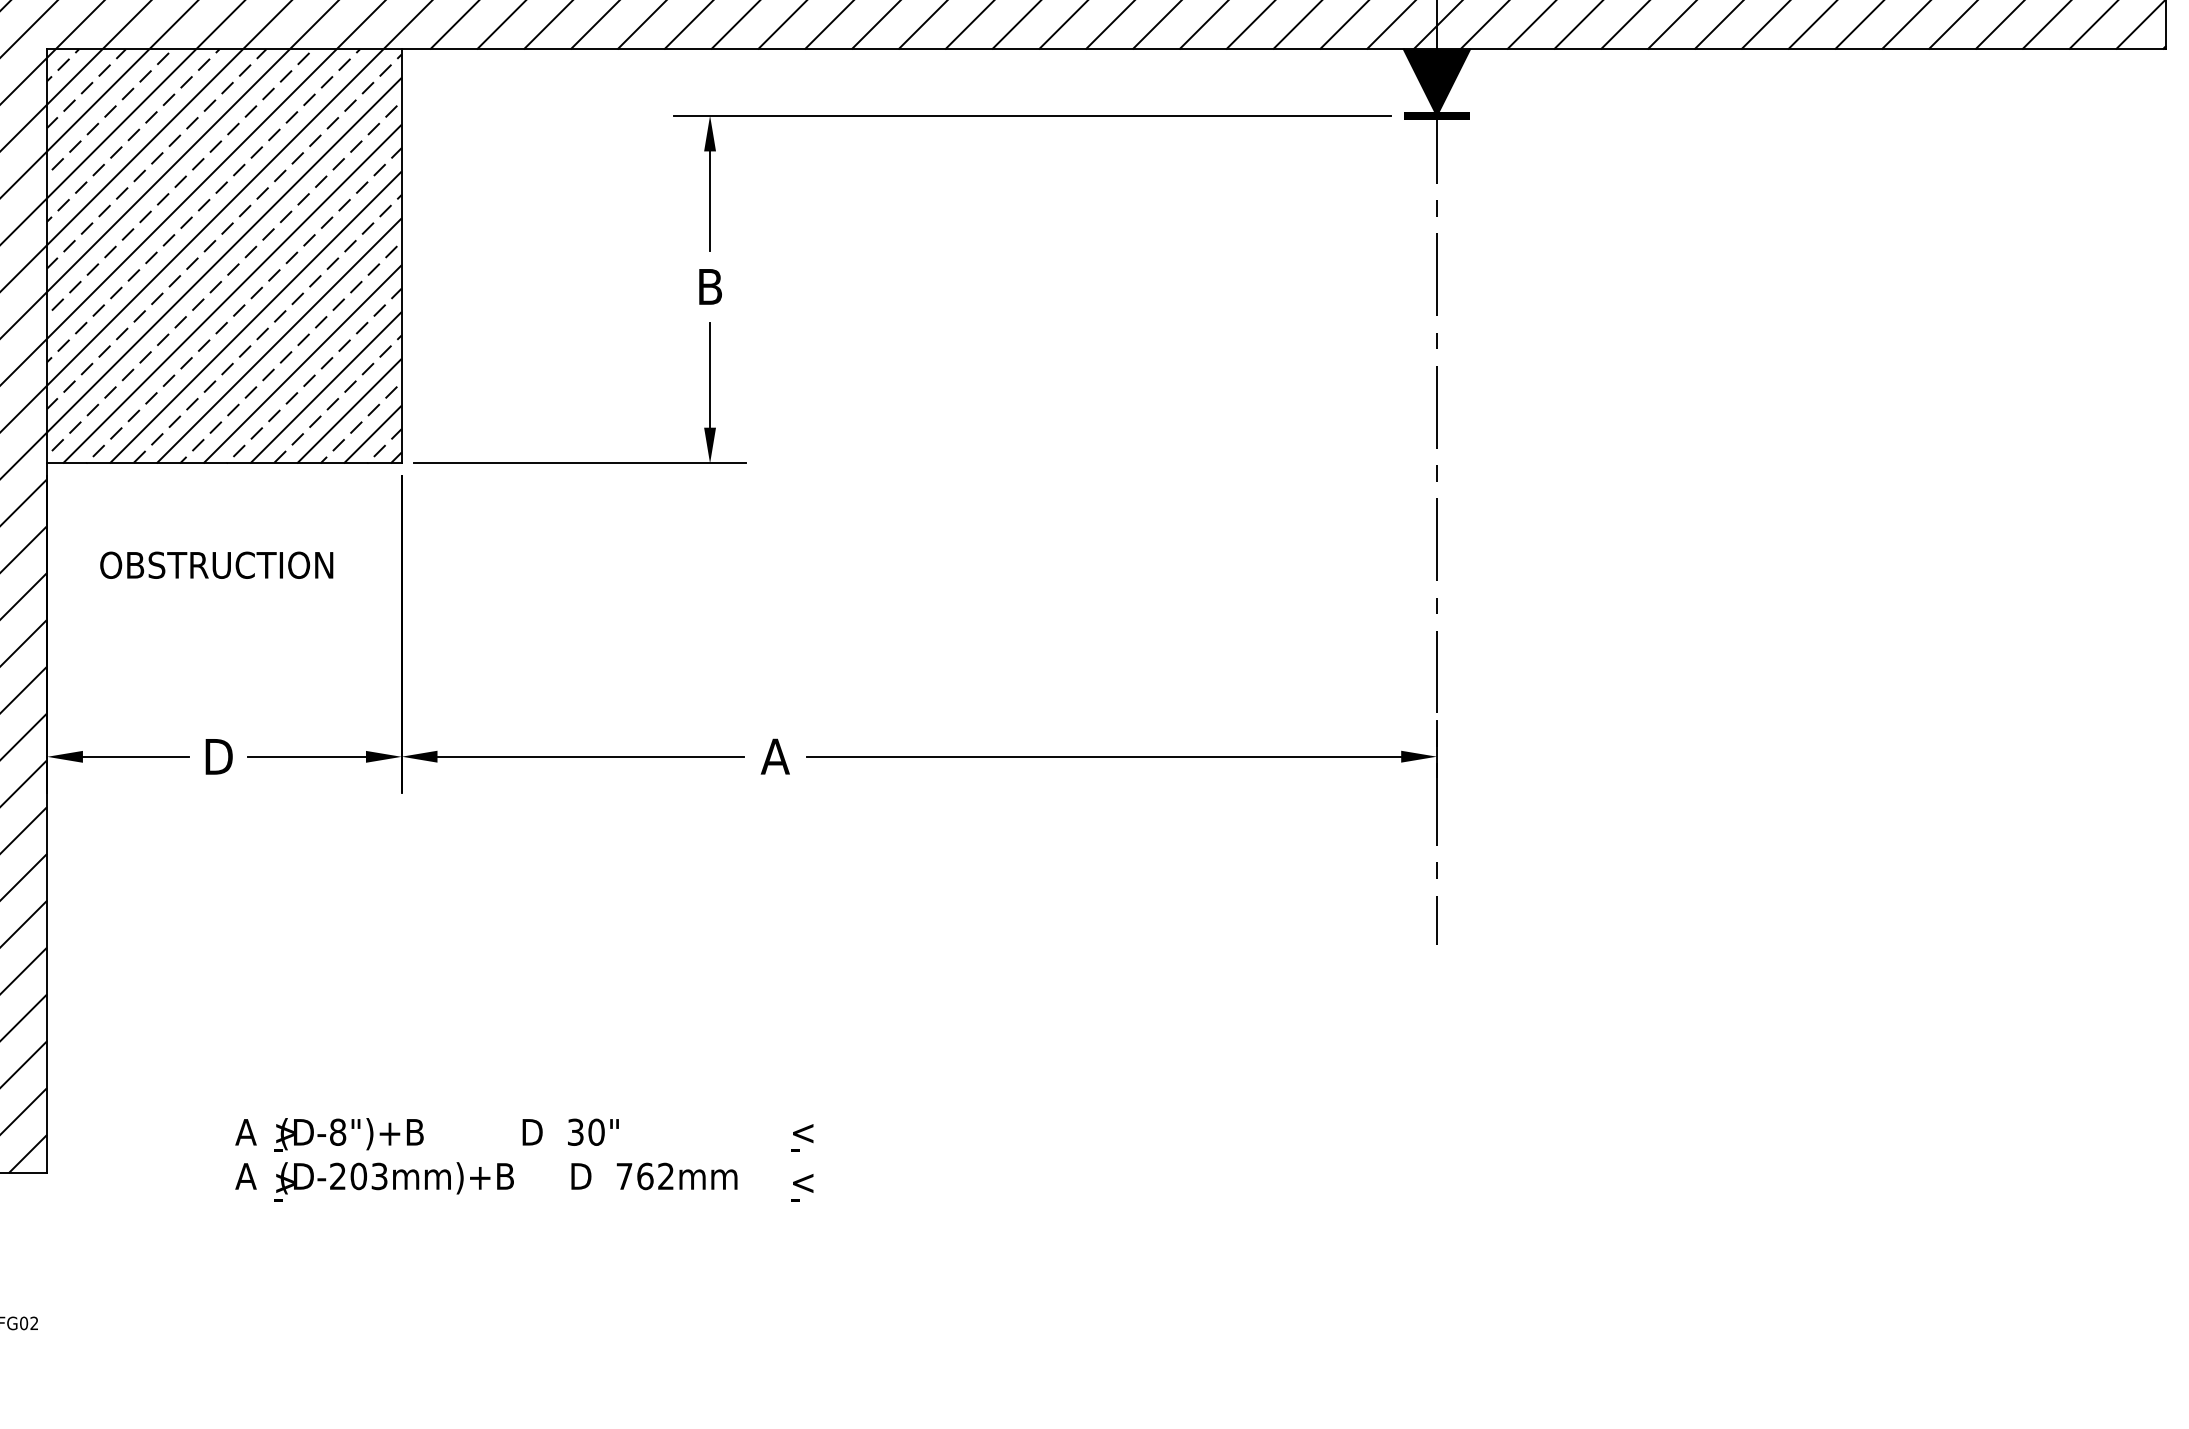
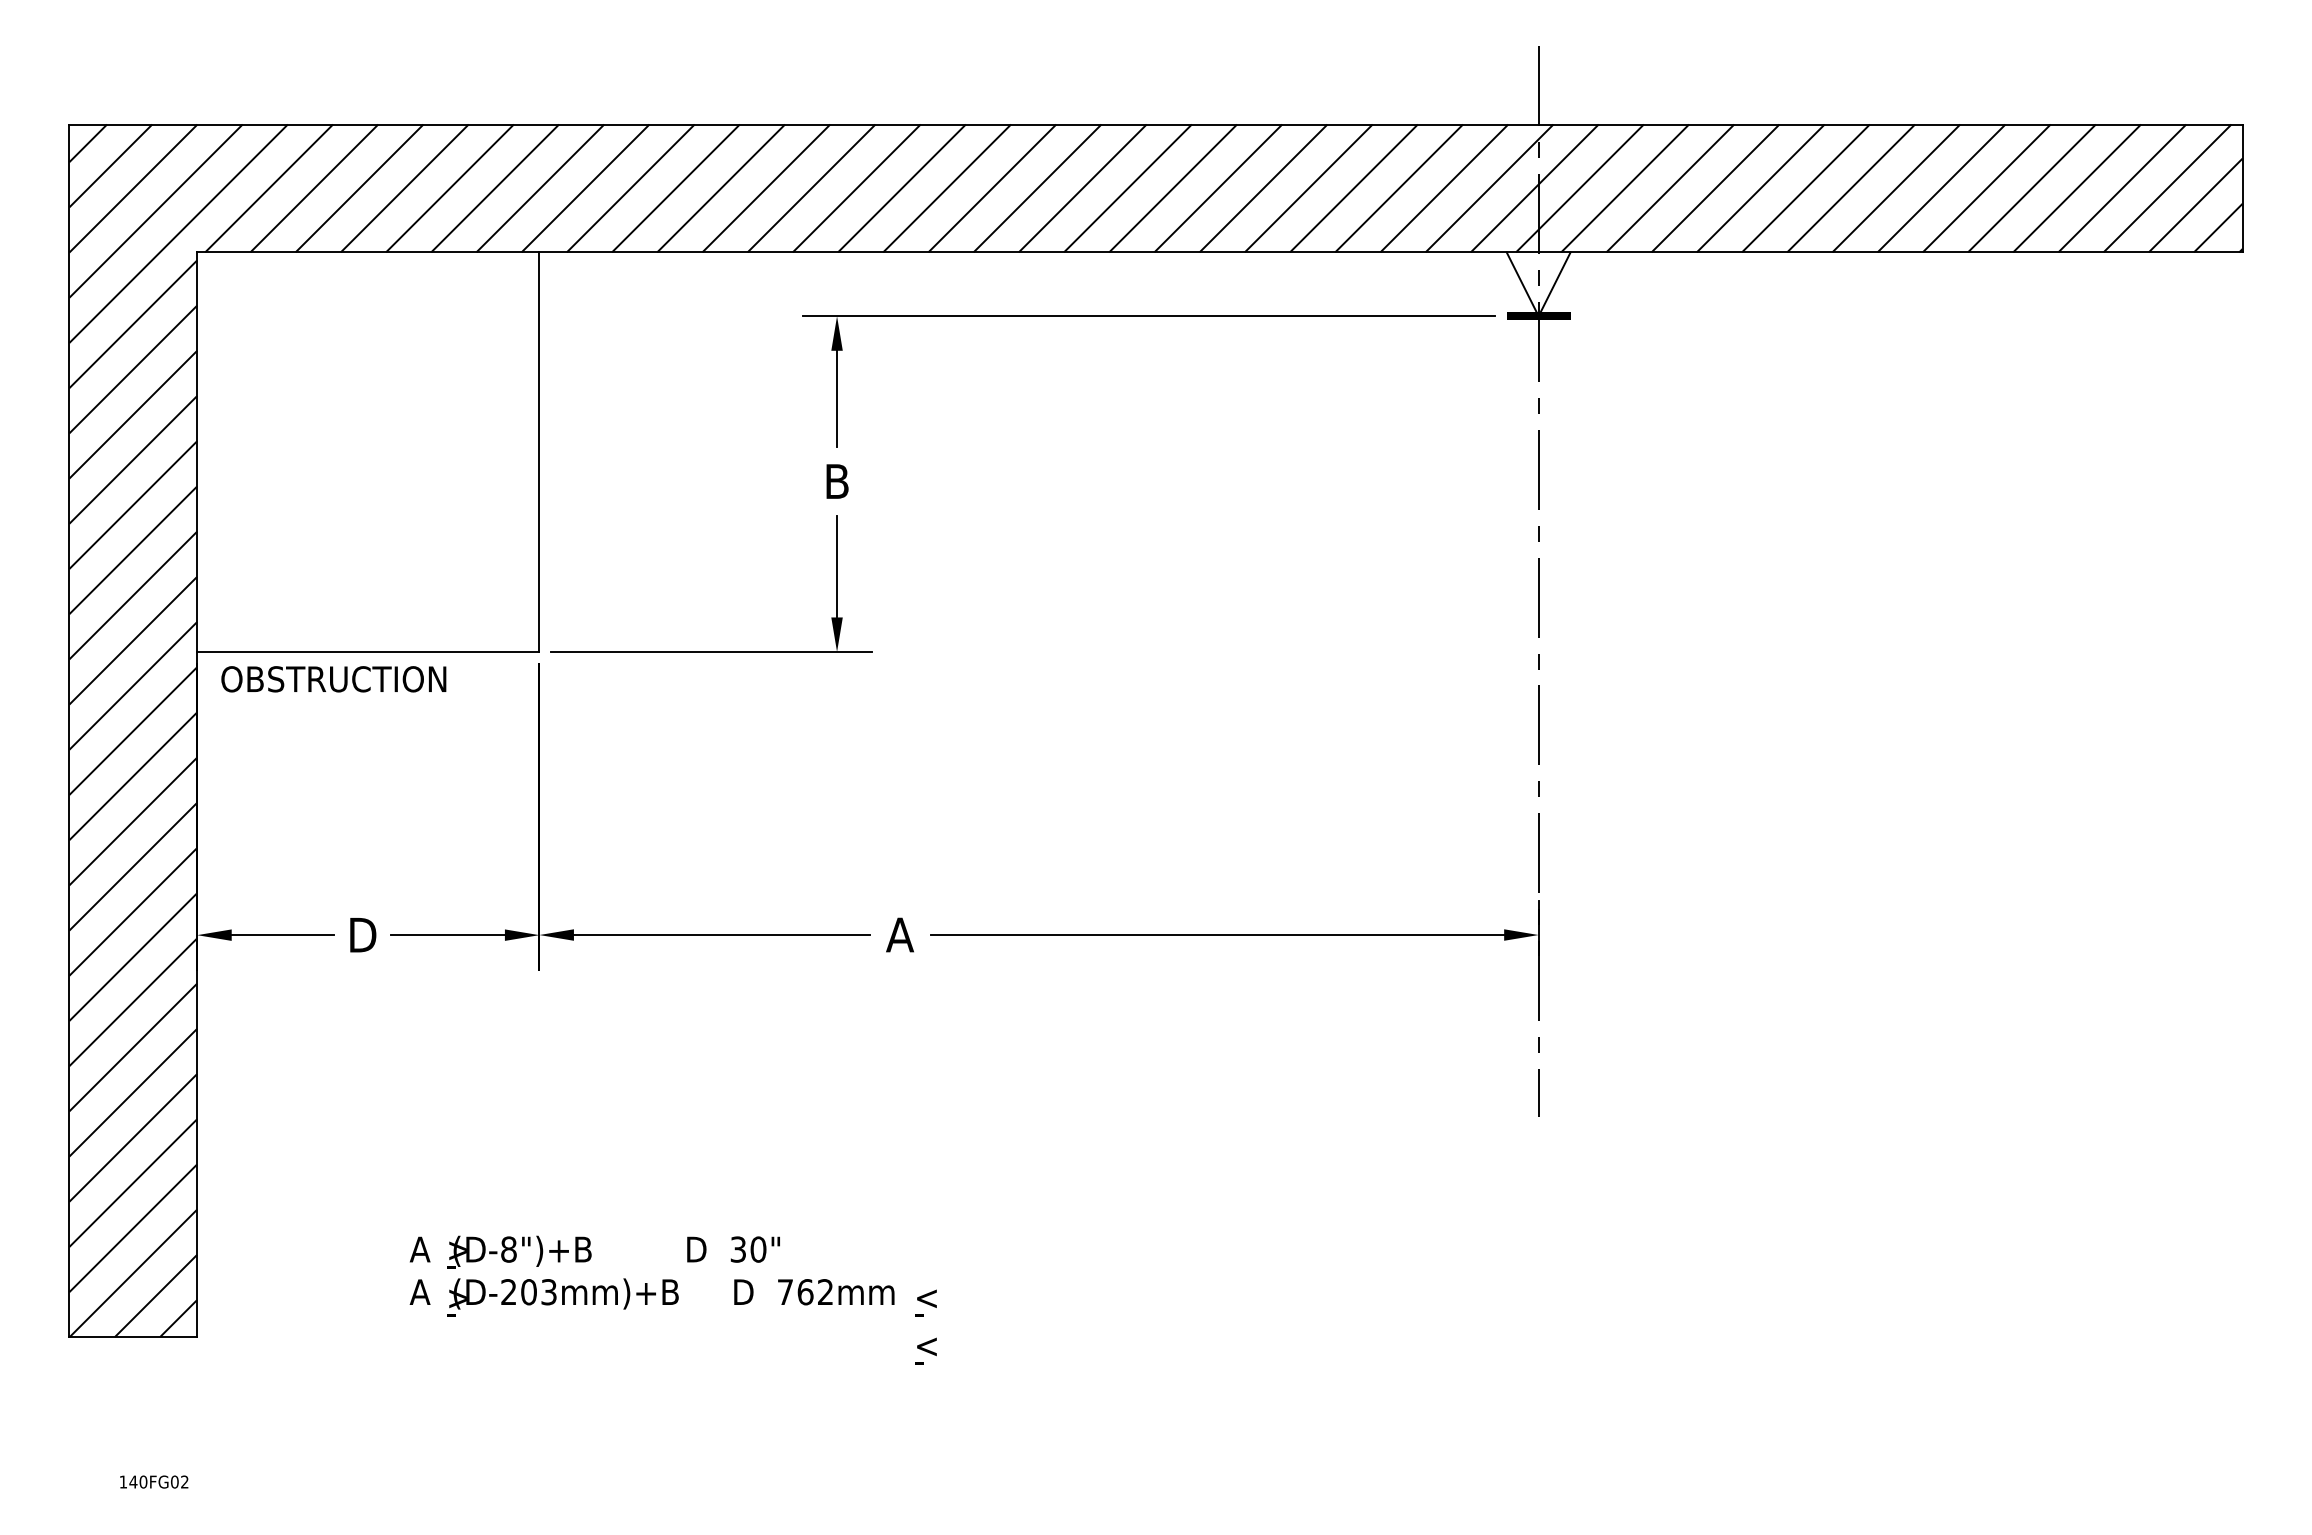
fill: (1436, 82) -> (1538, 284), removed
hatch: (224, 255) -> (368, 451), removed
text: (216, 565) -> (333, 679), moved
text: (485, 1159) -> (651, 1275), moved

